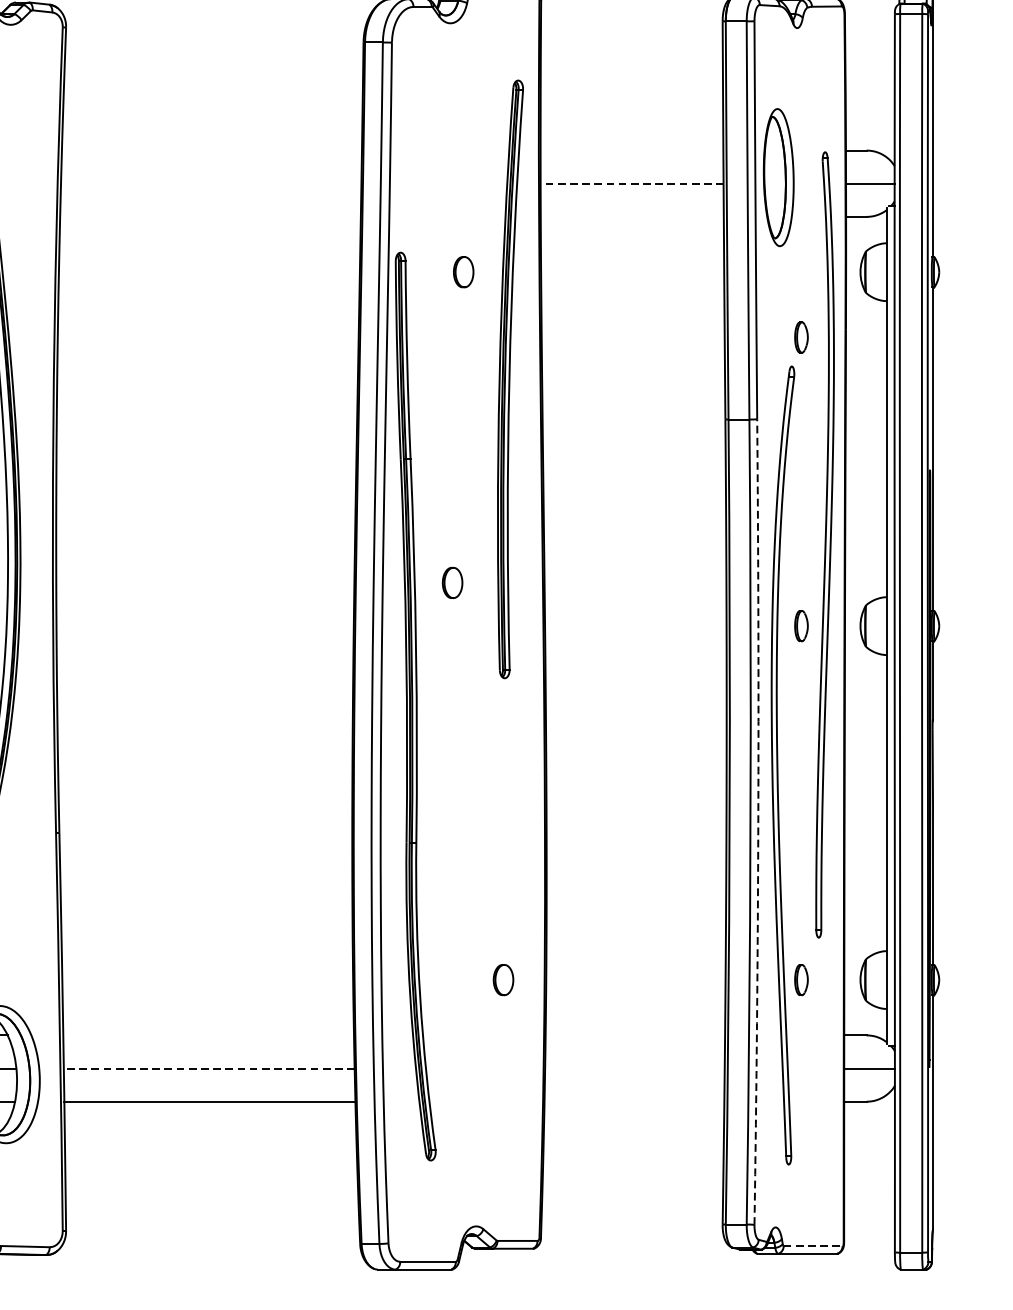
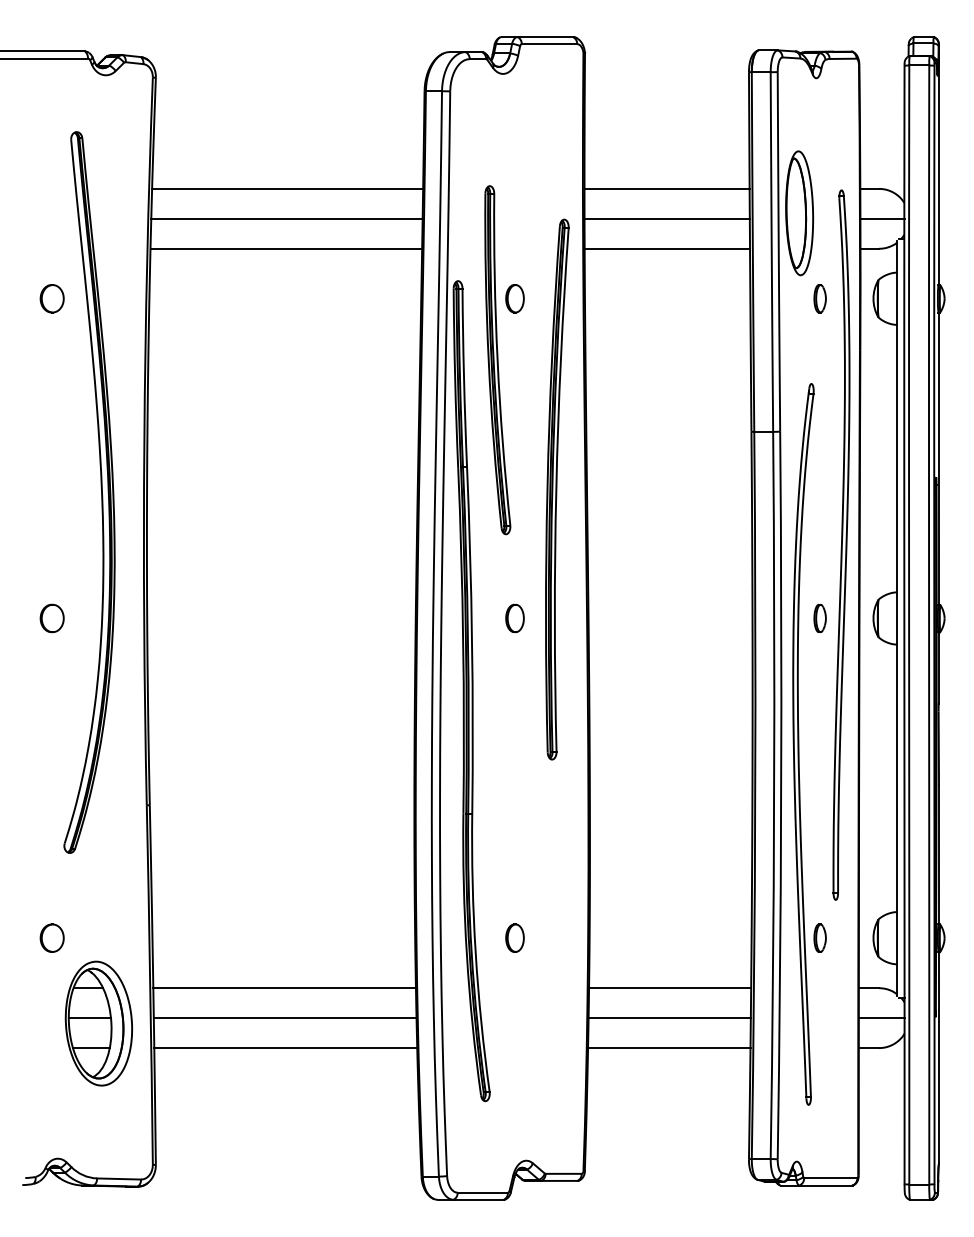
line: (211, 150) -> (287, 188), added
line: (631, 150) -> (666, 188), added
line: (210, 183) -> (286, 218), added
line: (632, 183) -> (667, 218), dashed -> solid
line: (210, 216) -> (286, 248), added
line: (632, 216) -> (667, 248), added
part: (800, 337) -> (819, 298), moved
part: (444, 340) -> (497, 360), added
part: (510, 379) -> (557, 489), moved
part: (452, 582) -> (514, 618), moved
arc: (758, 822) -> (781, 795), dashed -> solid
part: (502, 979) -> (514, 937), moved
line: (208, 1035) -> (284, 988), added
line: (635, 1035) -> (670, 988), added
line: (208, 1068) -> (284, 1018), dashed -> solid
line: (634, 1068) -> (669, 1018), added
line: (634, 1102) -> (669, 1048), added
line: (812, 1246) -> (830, 1178), dashed -> solid

